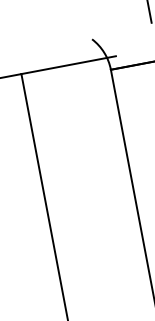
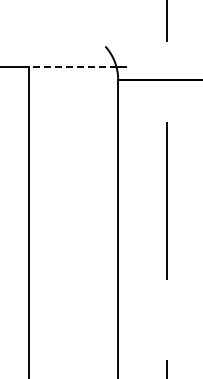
line: (64, 65) -> (73, 67), solid -> dashed

